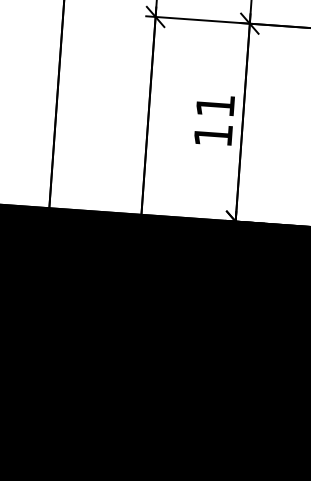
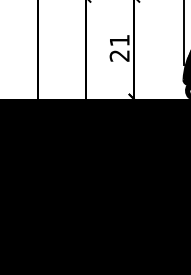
text: (212, 134) -> (119, 55), 11 -> 21

